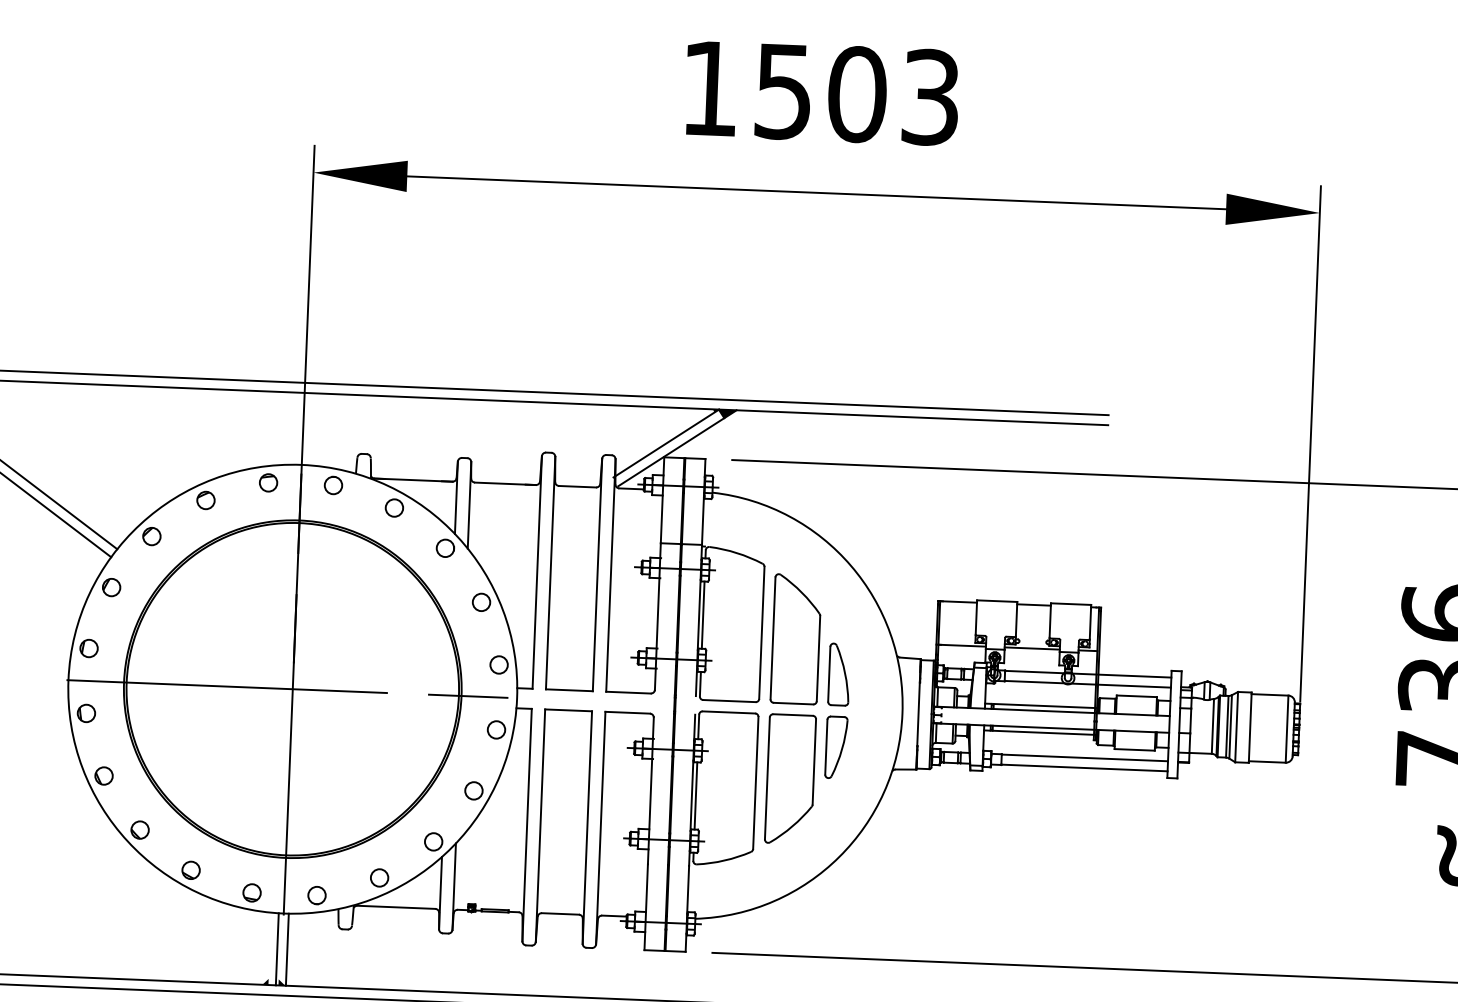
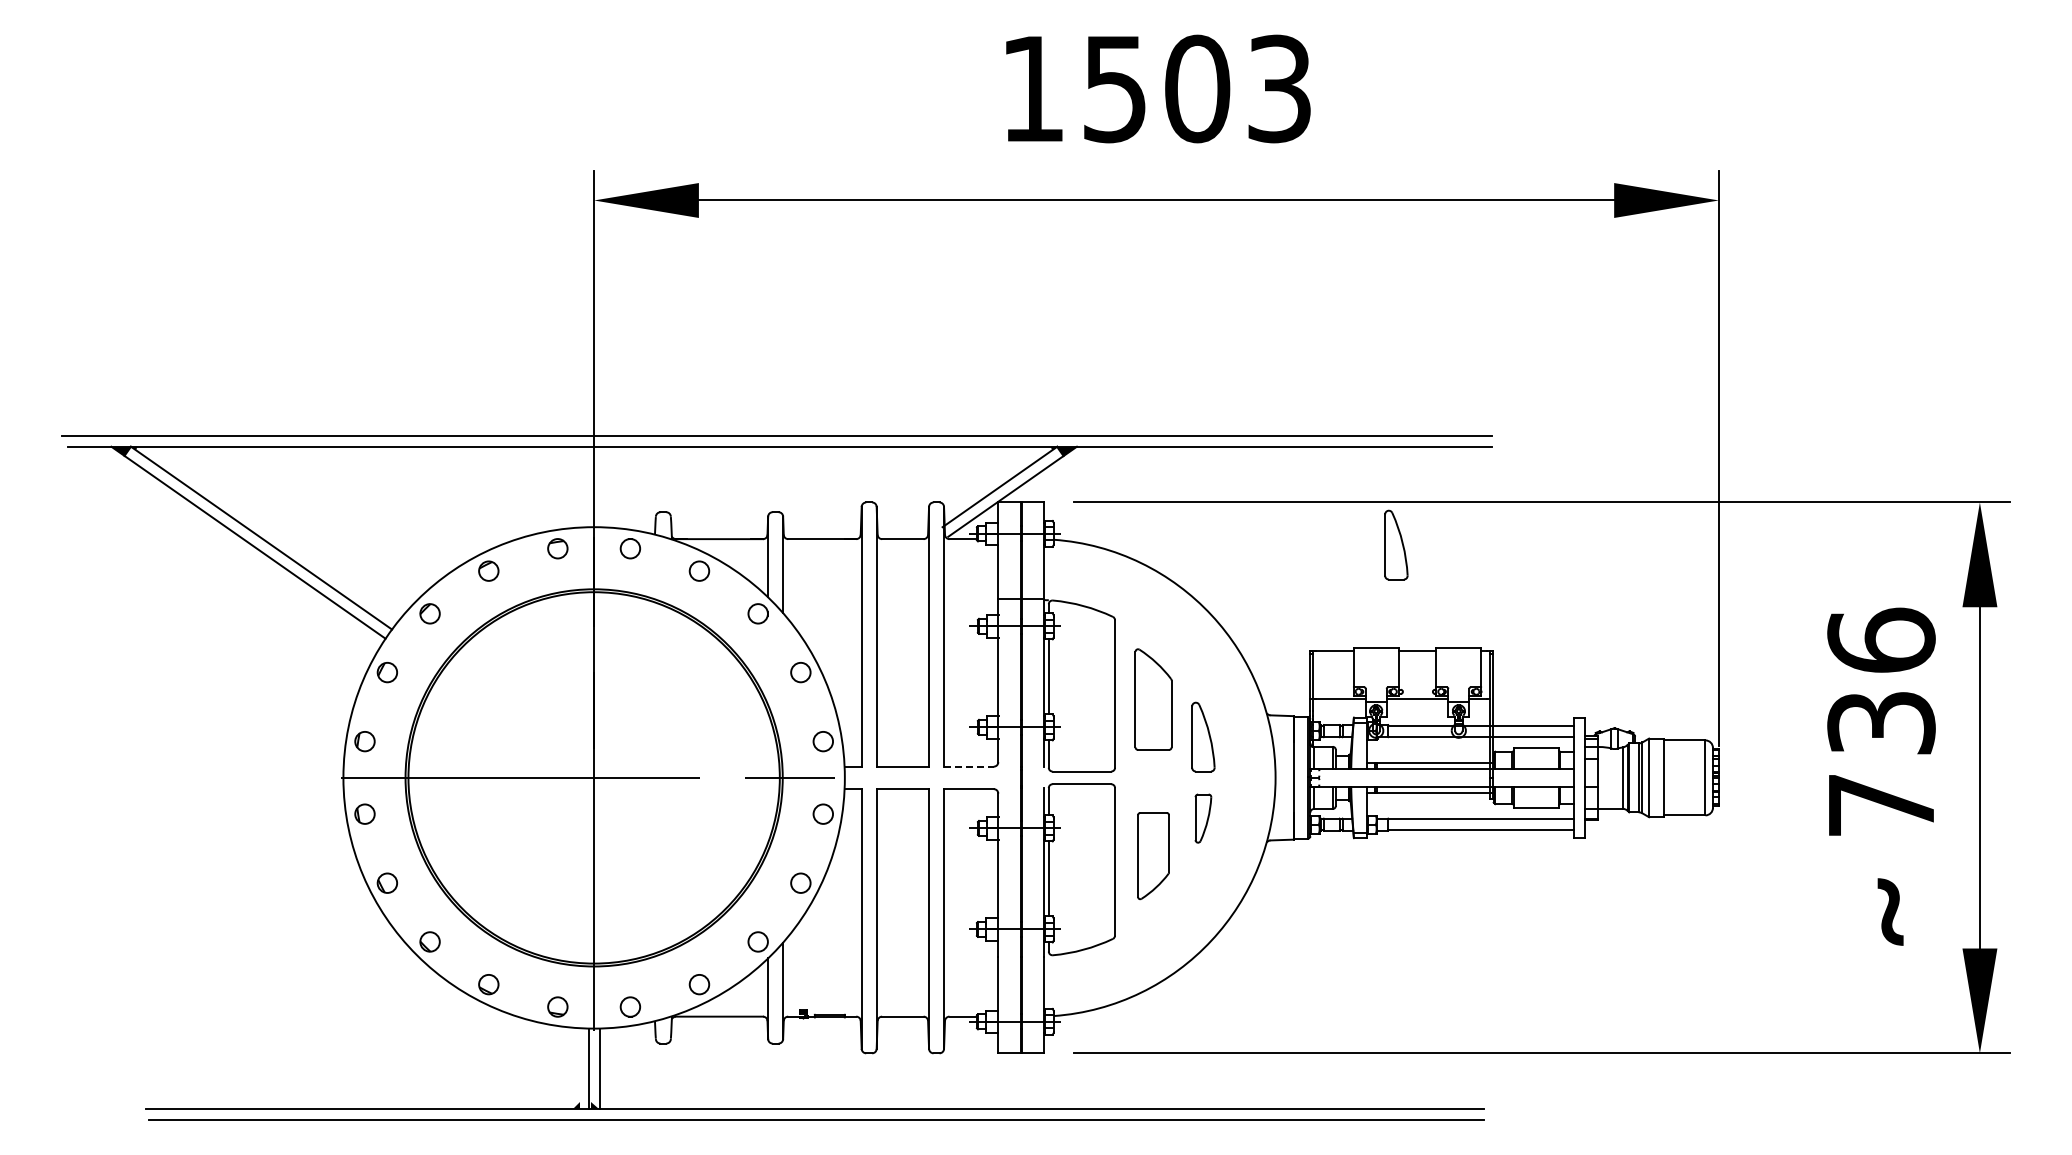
part: (1019, 509) -> (1396, 544), added
part: (796, 639) -> (1153, 699), size x0.7
line: (628, 692) -> (968, 766), solid -> dashed
part: (836, 747) -> (1203, 818), size x0.7
part: (790, 778) -> (1153, 855), size x0.6

